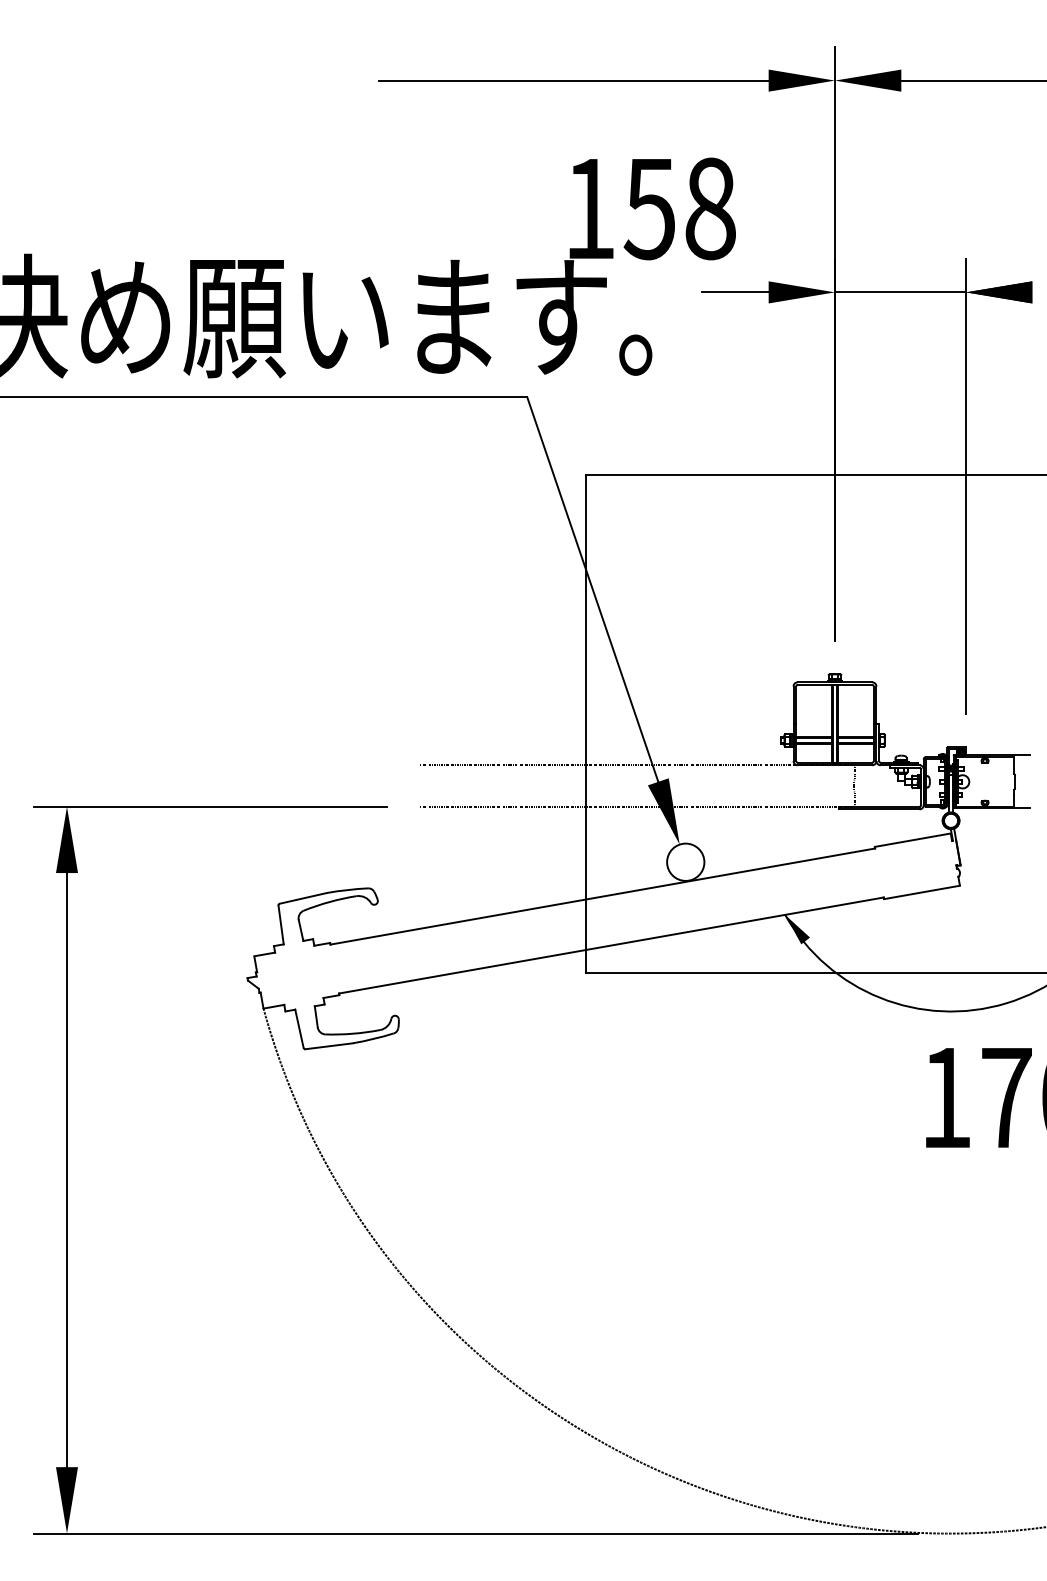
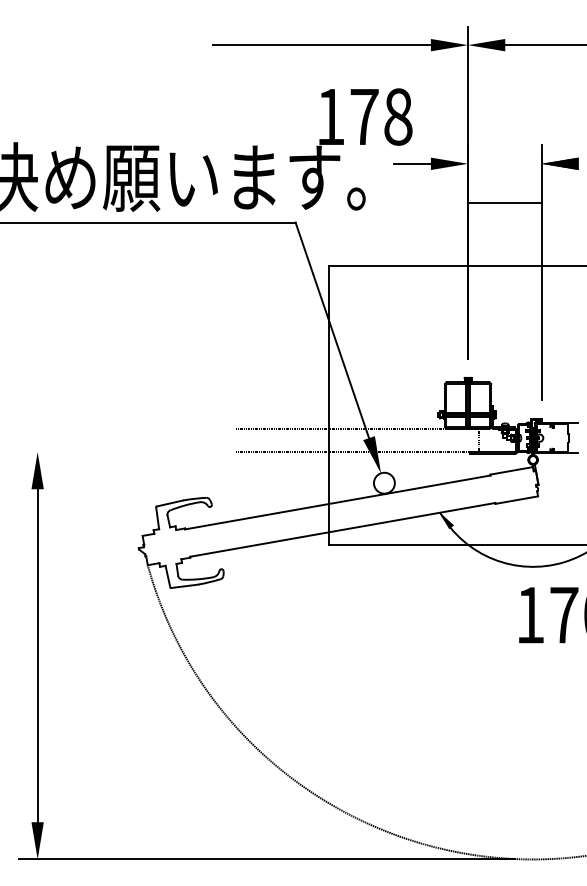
text: (648, 209) -> (363, 117), 158 -> 178
line: (899, 291) -> (504, 202), moved
line: (211, 807) -> (118, 452), removed

